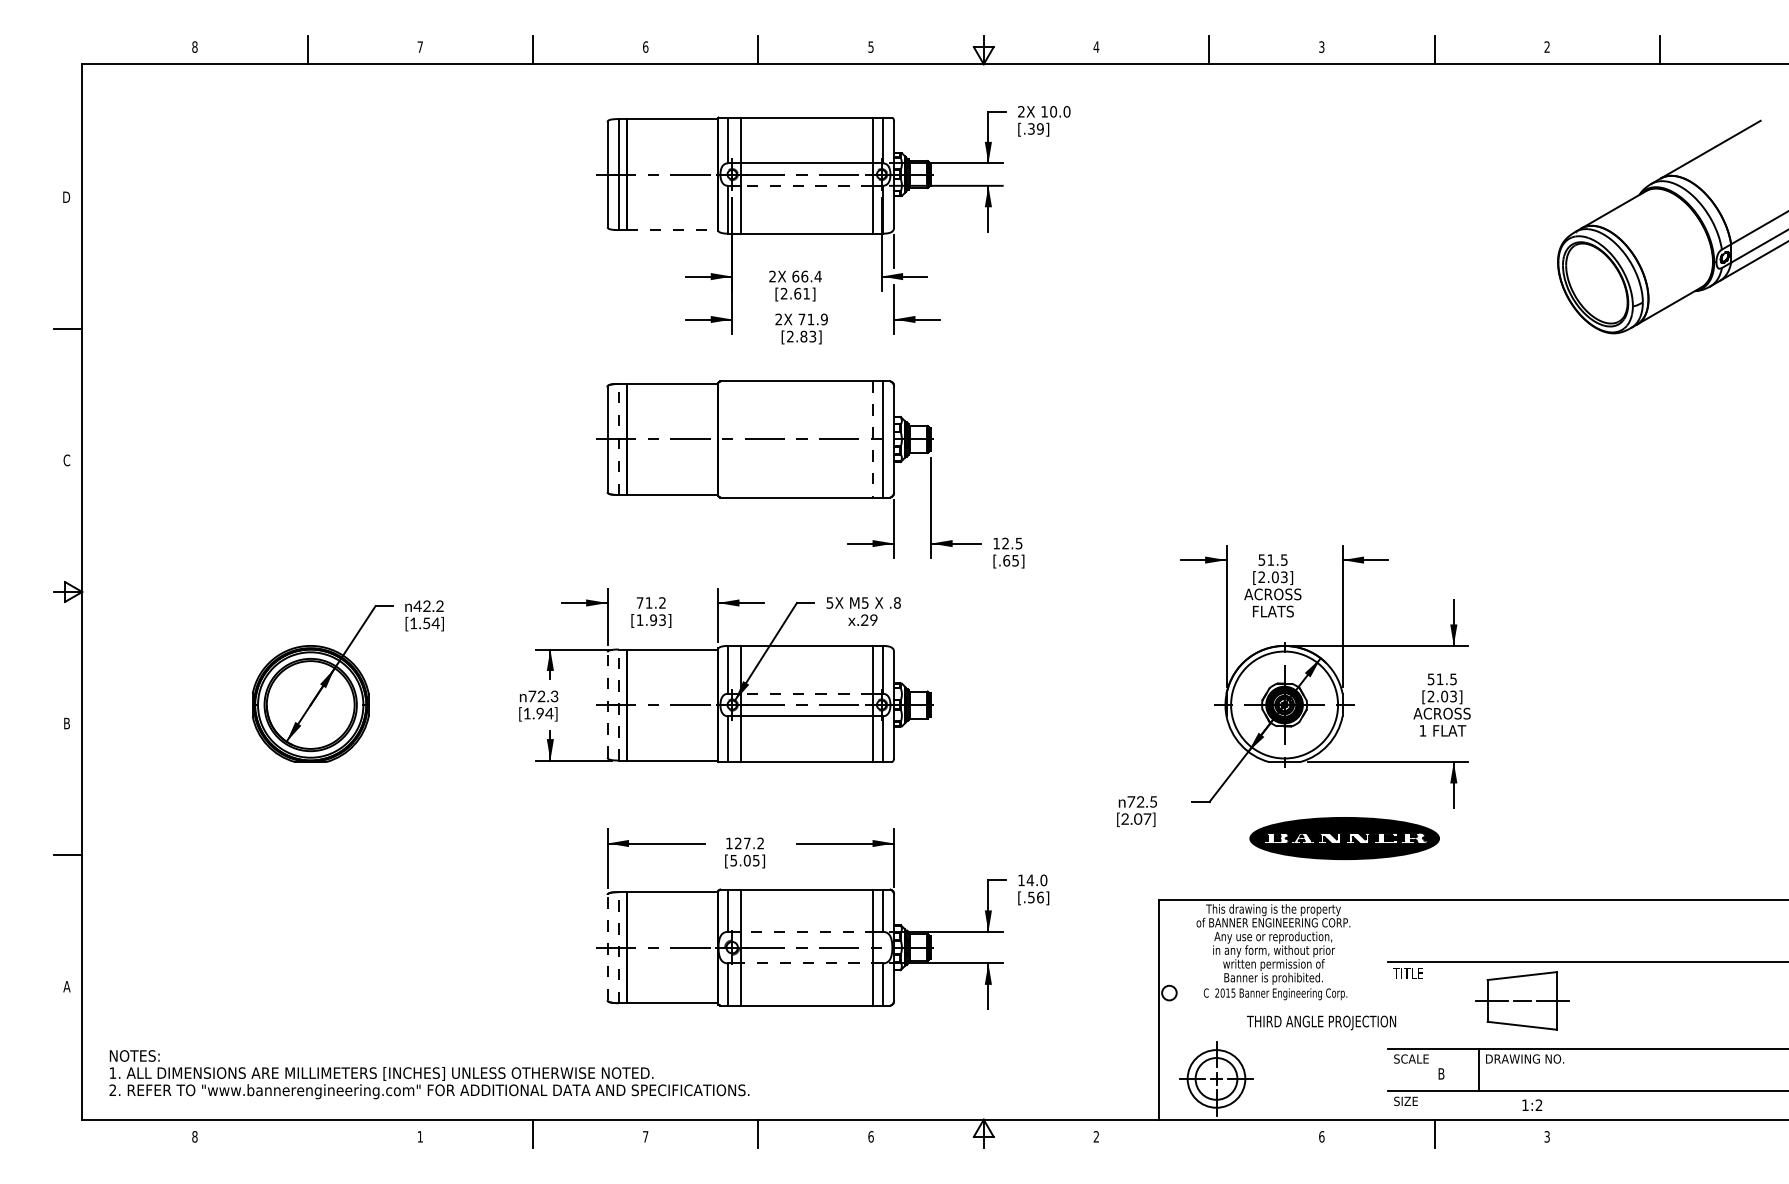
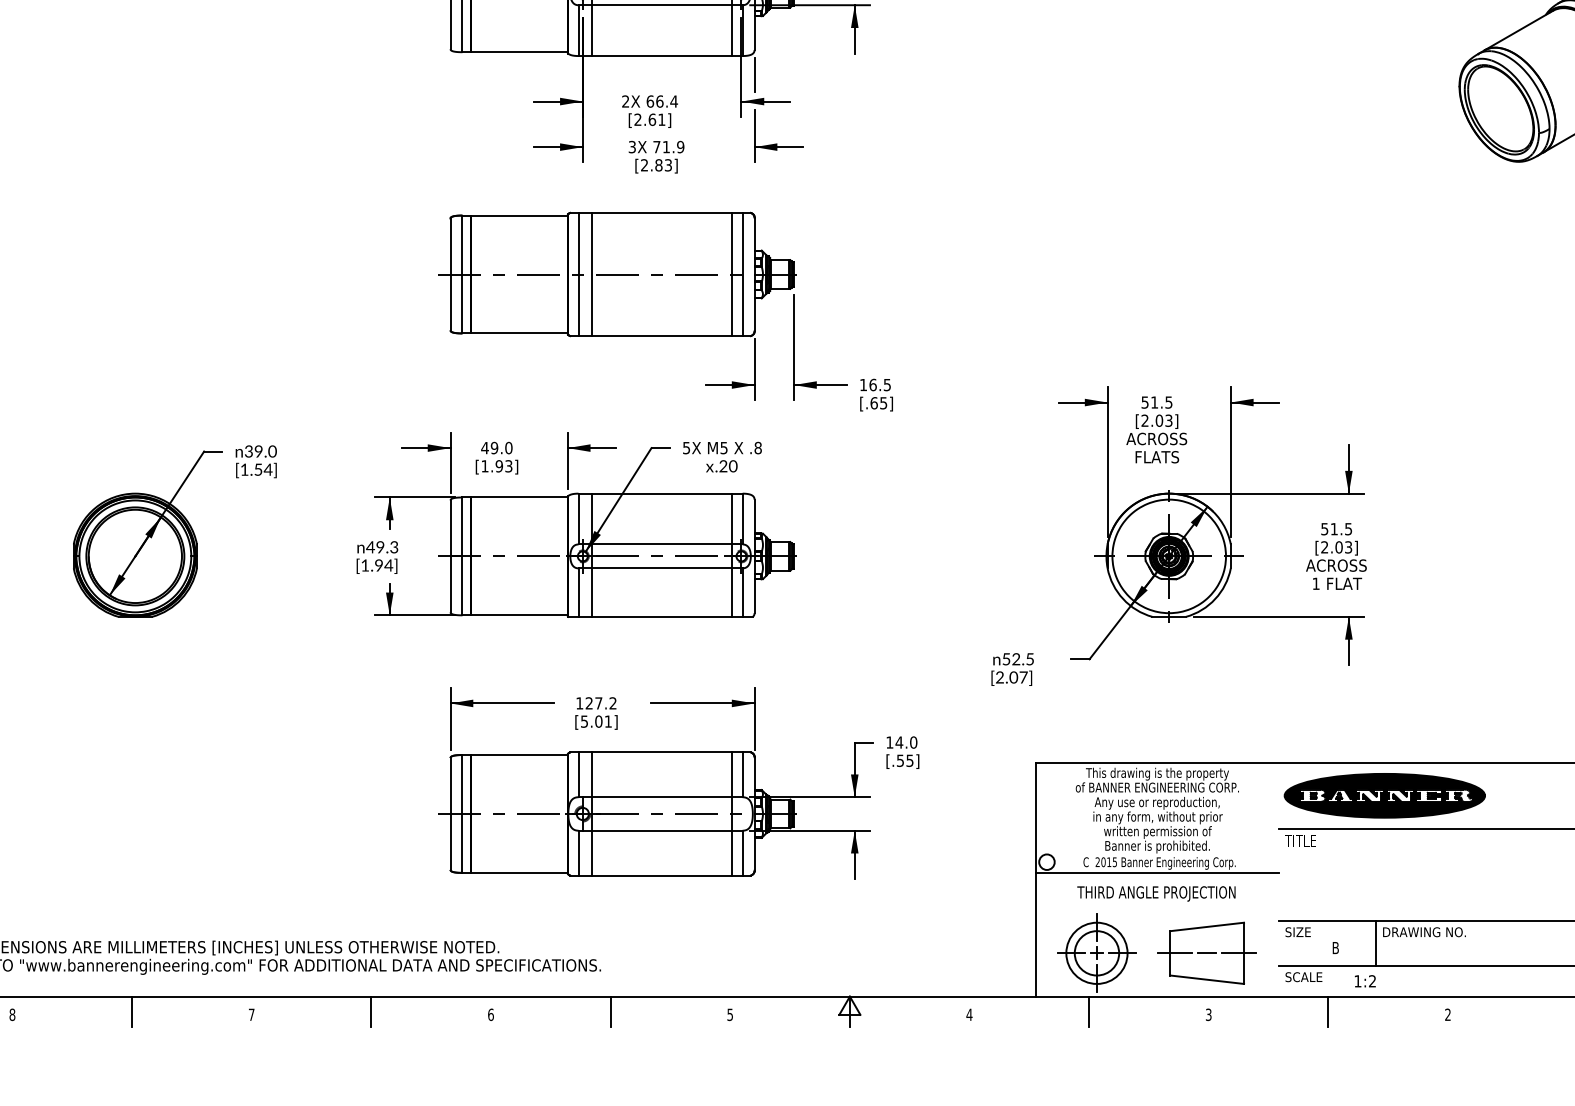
line: (806, 185) -> (661, 4), dashed -> solid
line: (672, 230) -> (519, 52), dashed -> solid
text: (778, 319) -> (631, 147), 2X -> 3X
line: (618, 439) -> (462, 274), dashed -> solid
line: (728, 439) -> (578, 274), added
line: (741, 439) -> (592, 274), added
line: (872, 439) -> (731, 274), dashed -> solid
text: (1005, 543) -> (872, 384), 12.5 -> 16.5
text: (651, 602) -> (497, 447), 71.2 -> 49.0
text: (428, 605) -> (260, 450), 42.2 -> 39.0
text: (873, 620) -> (732, 466), .29 -> .20
line: (806, 693) -> (661, 544), dashed -> solid
text: (536, 696) -> (375, 547), 72.3 -> 49.3
line: (607, 705) -> (450, 556), dashed -> solid
line: (618, 705) -> (462, 556), dashed -> solid
text: (1131, 801) -> (1006, 658), 72.5 -> 52.5
part: (1344, 838) -> (1384, 795), moved
text: (756, 860) -> (608, 721), [5.05] -> [5.01]
text: (1040, 897) -> (910, 760), [.56] -> [.55]
line: (800, 931) -> (655, 796), dashed -> solid
line: (607, 947) -> (450, 813), dashed -> solid
line: (618, 947) -> (462, 813), dashed -> solid
line: (811, 963) -> (666, 830), dashed -> solid
part: (1522, 1000) -> (1207, 952), moved
line: (1272, 1003) -> (1156, 873), added
text: (1321, 1022) -> (1156, 893), moved
text: (1414, 1058) -> (1307, 931), SCALE -> SIZE
text: (1414, 1101) -> (1307, 977), SIZE -> SCALE
text: (1532, 1104) -> (1365, 980), moved
line: (307, 1133) -> (131, 1011), added
line: (1209, 1133) -> (1089, 1011), added
text: (419, 1136) -> (250, 1014), 1 -> 7
text: (645, 1136) -> (490, 1014), 7 -> 6
text: (870, 1136) -> (729, 1014), 6 -> 5
text: (1096, 1136) -> (969, 1014), 2 -> 4
text: (1321, 1136) -> (1208, 1014), 6 -> 3
text: (1546, 1136) -> (1447, 1014), 3 -> 2

